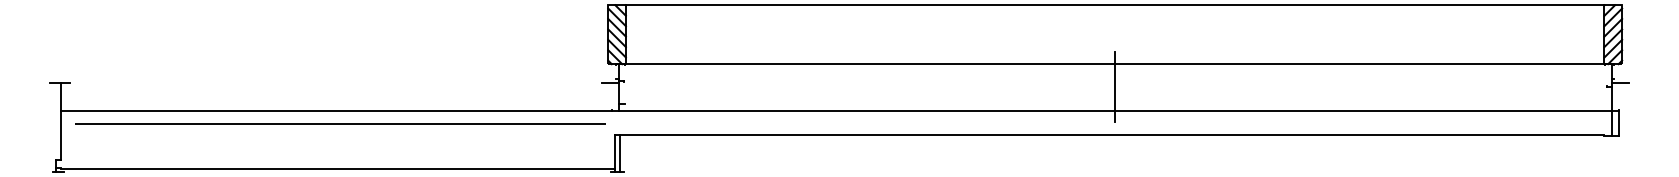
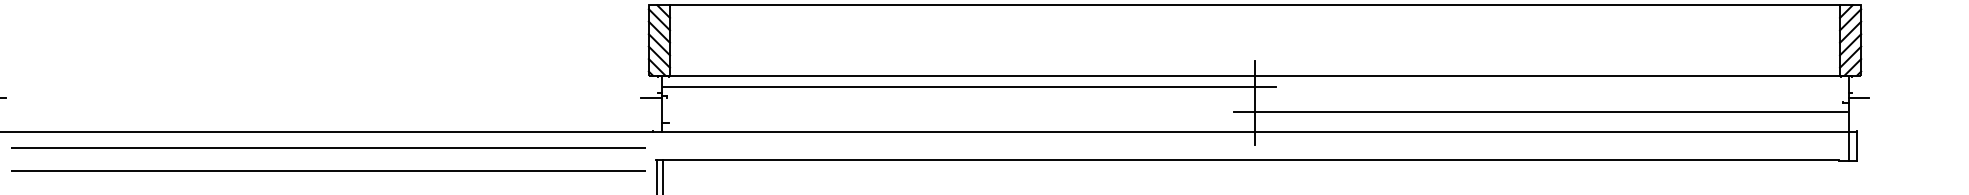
line: (876, 73) -> (969, 86), added
line: (1353, 94) -> (1539, 112), added
line: (340, 143) -> (328, 170), added

